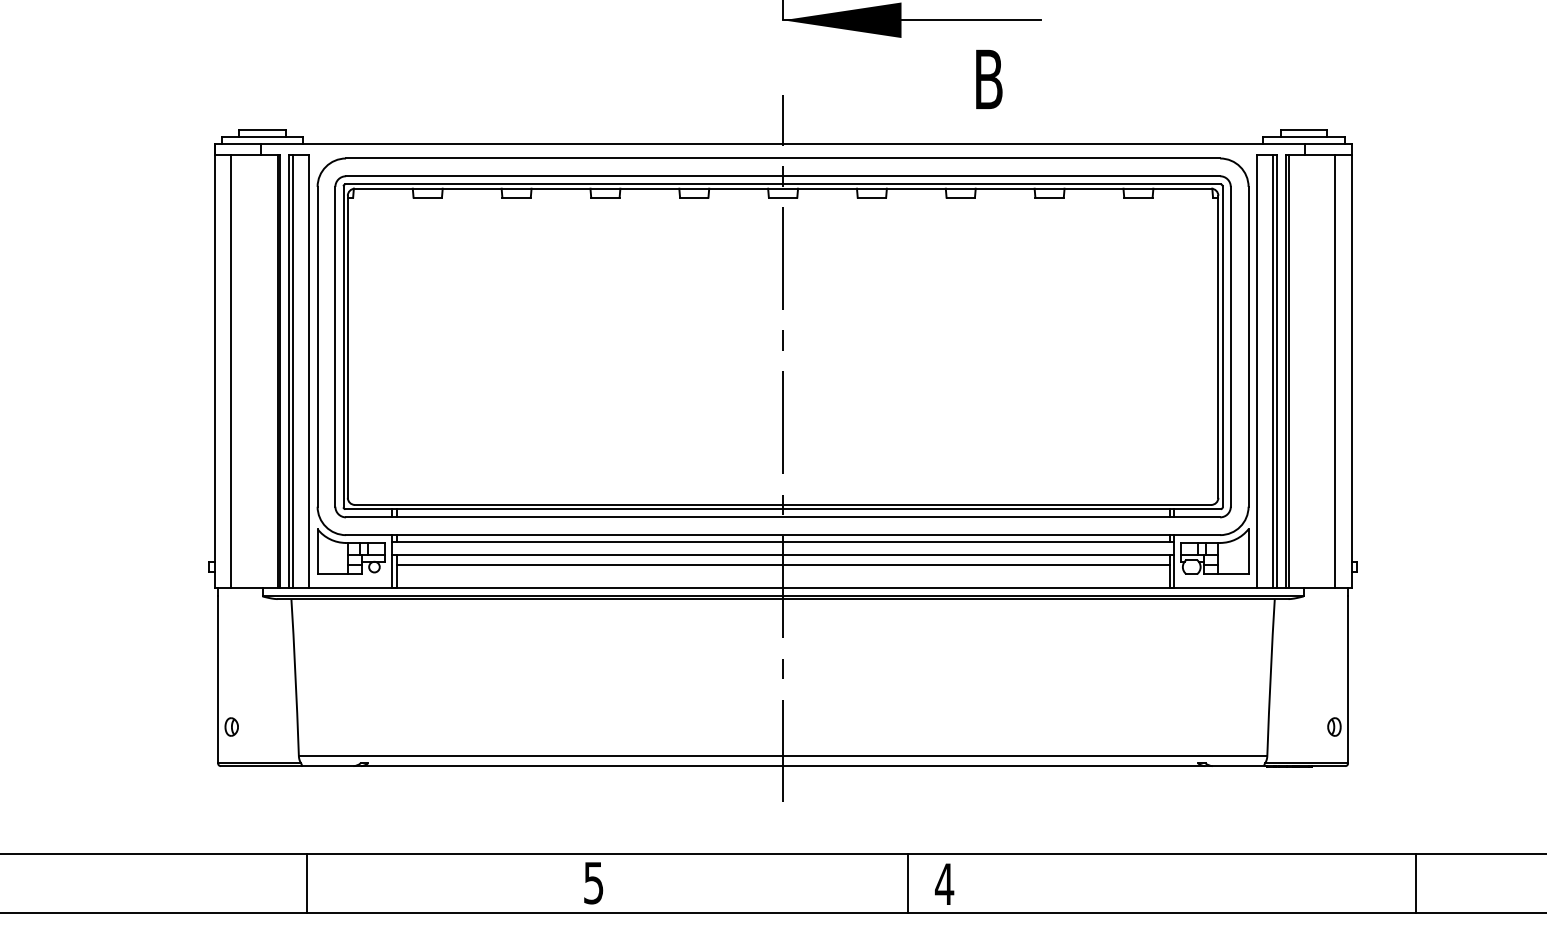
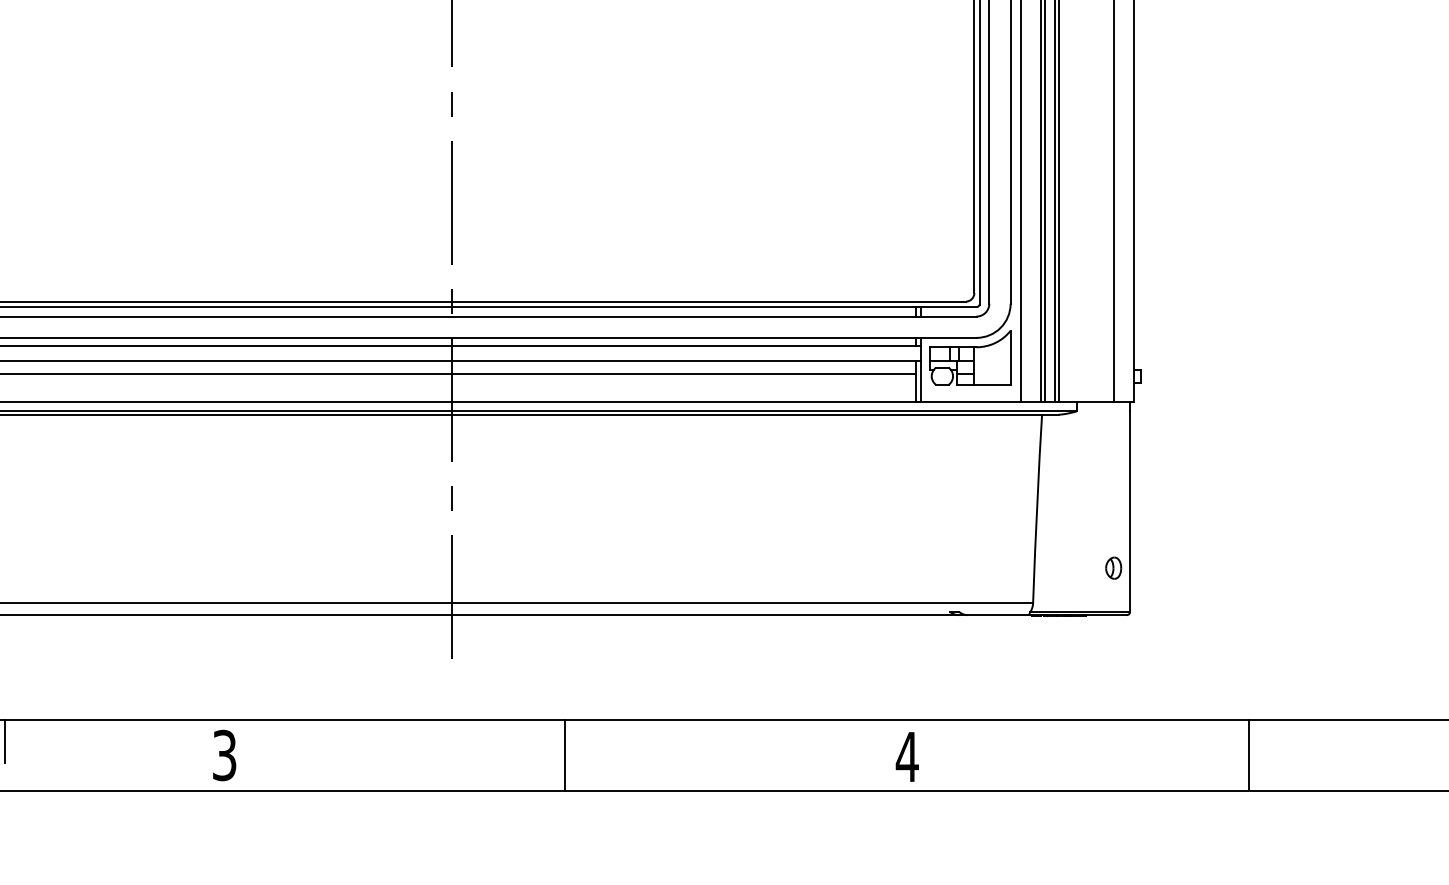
line: (410, 871) -> (4, 741), added
text: (593, 882) -> (224, 754), 5 -> 3
line: (908, 882) -> (565, 754), moved
line: (1416, 882) -> (1249, 754), moved
text: (944, 883) -> (907, 756), moved

